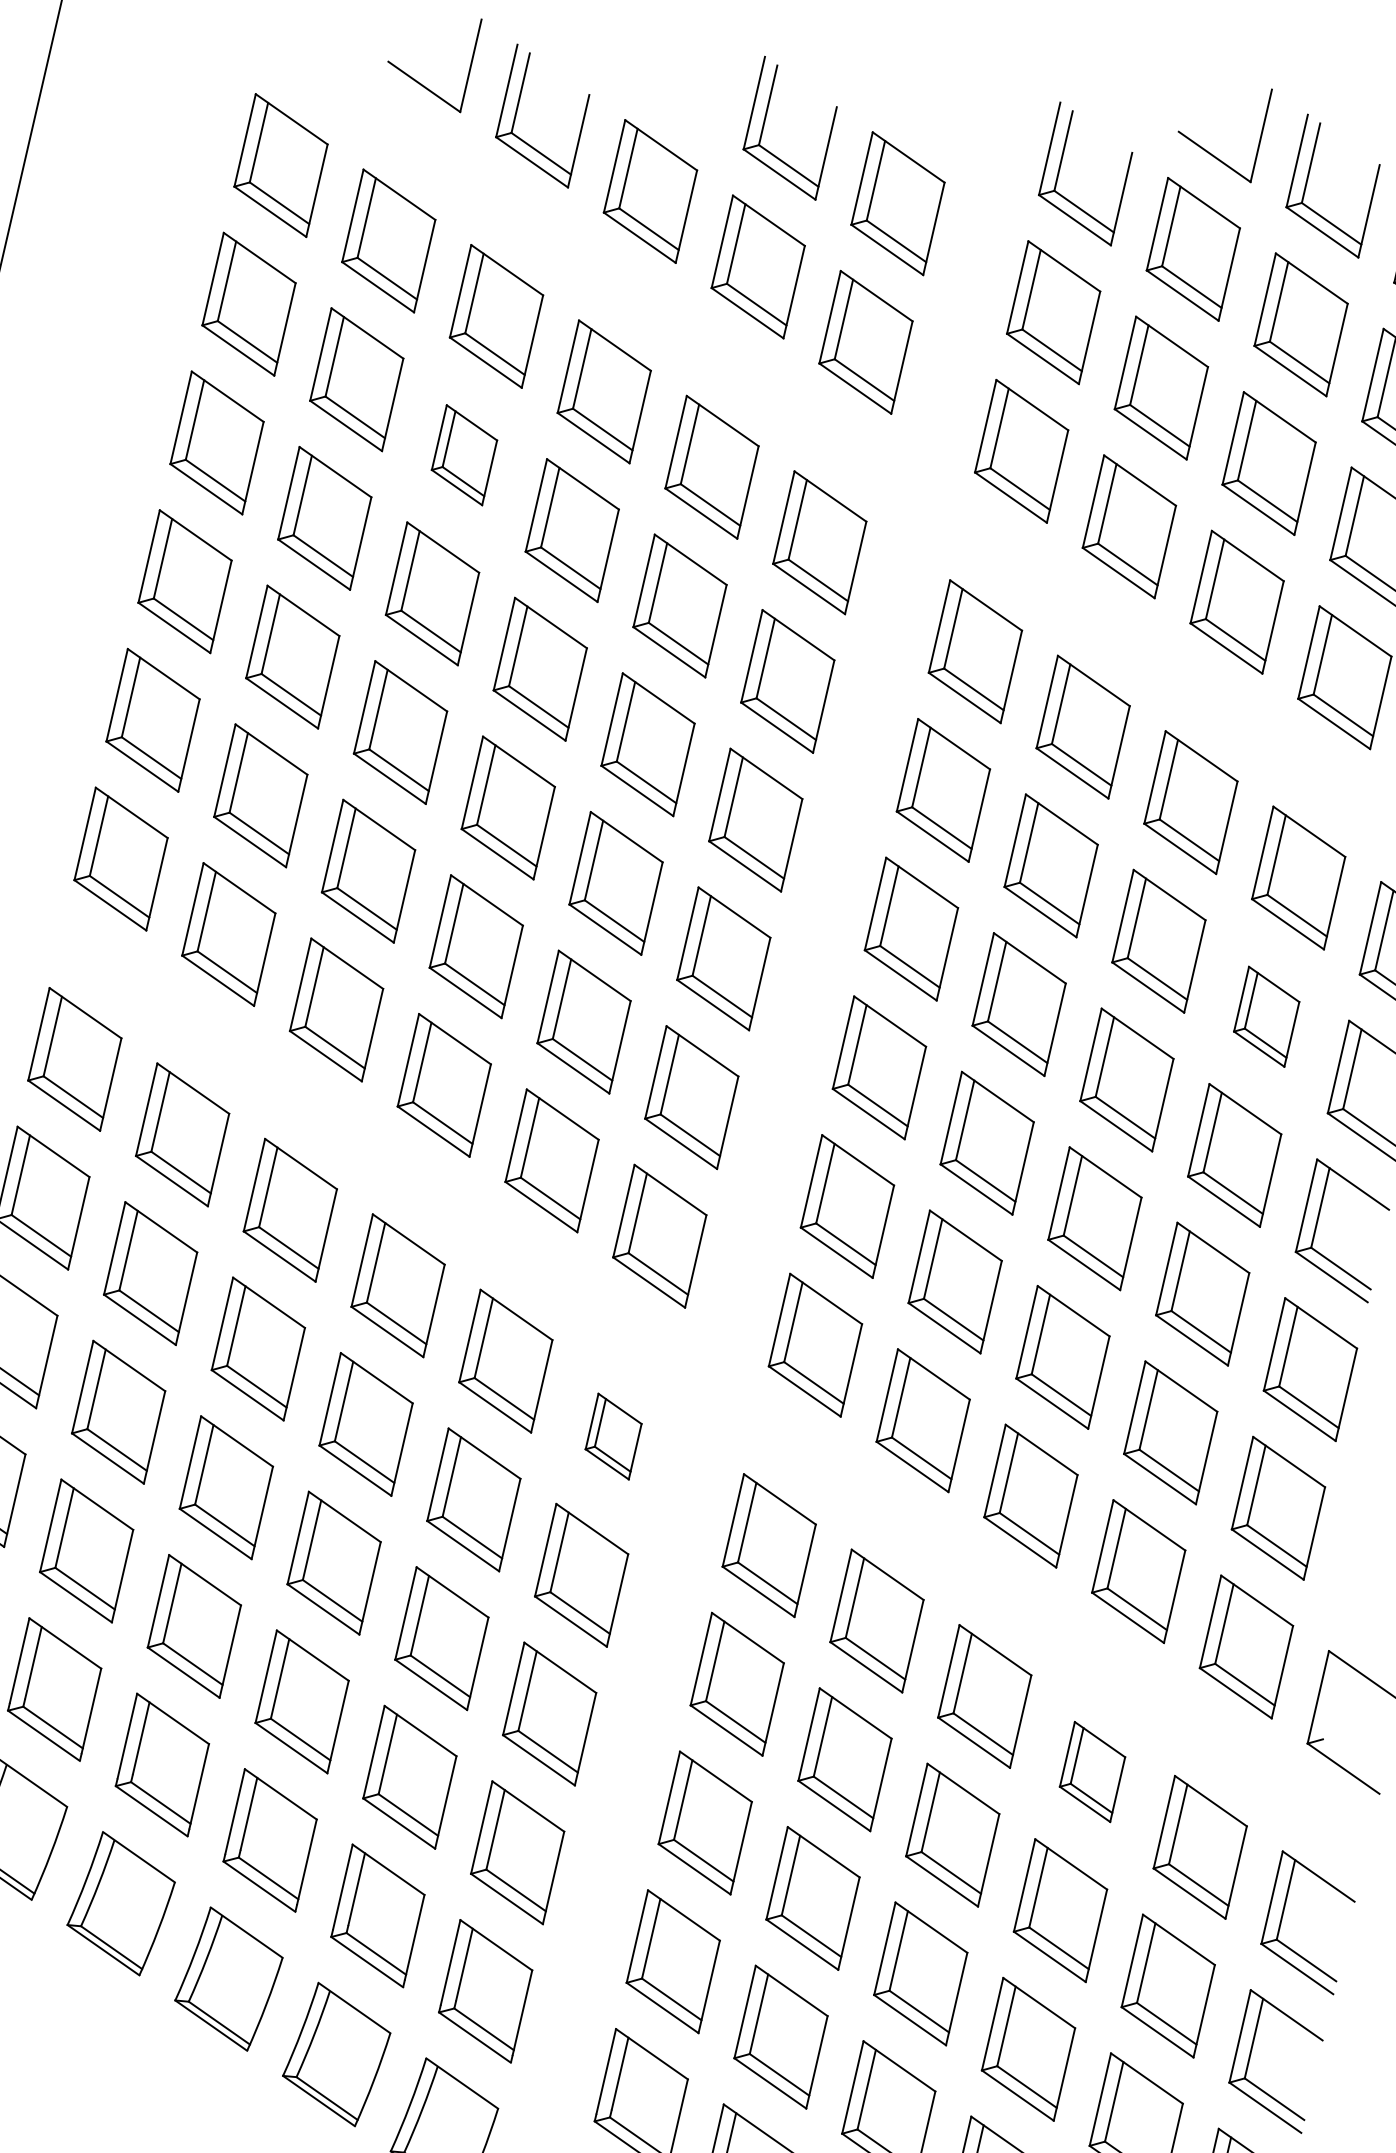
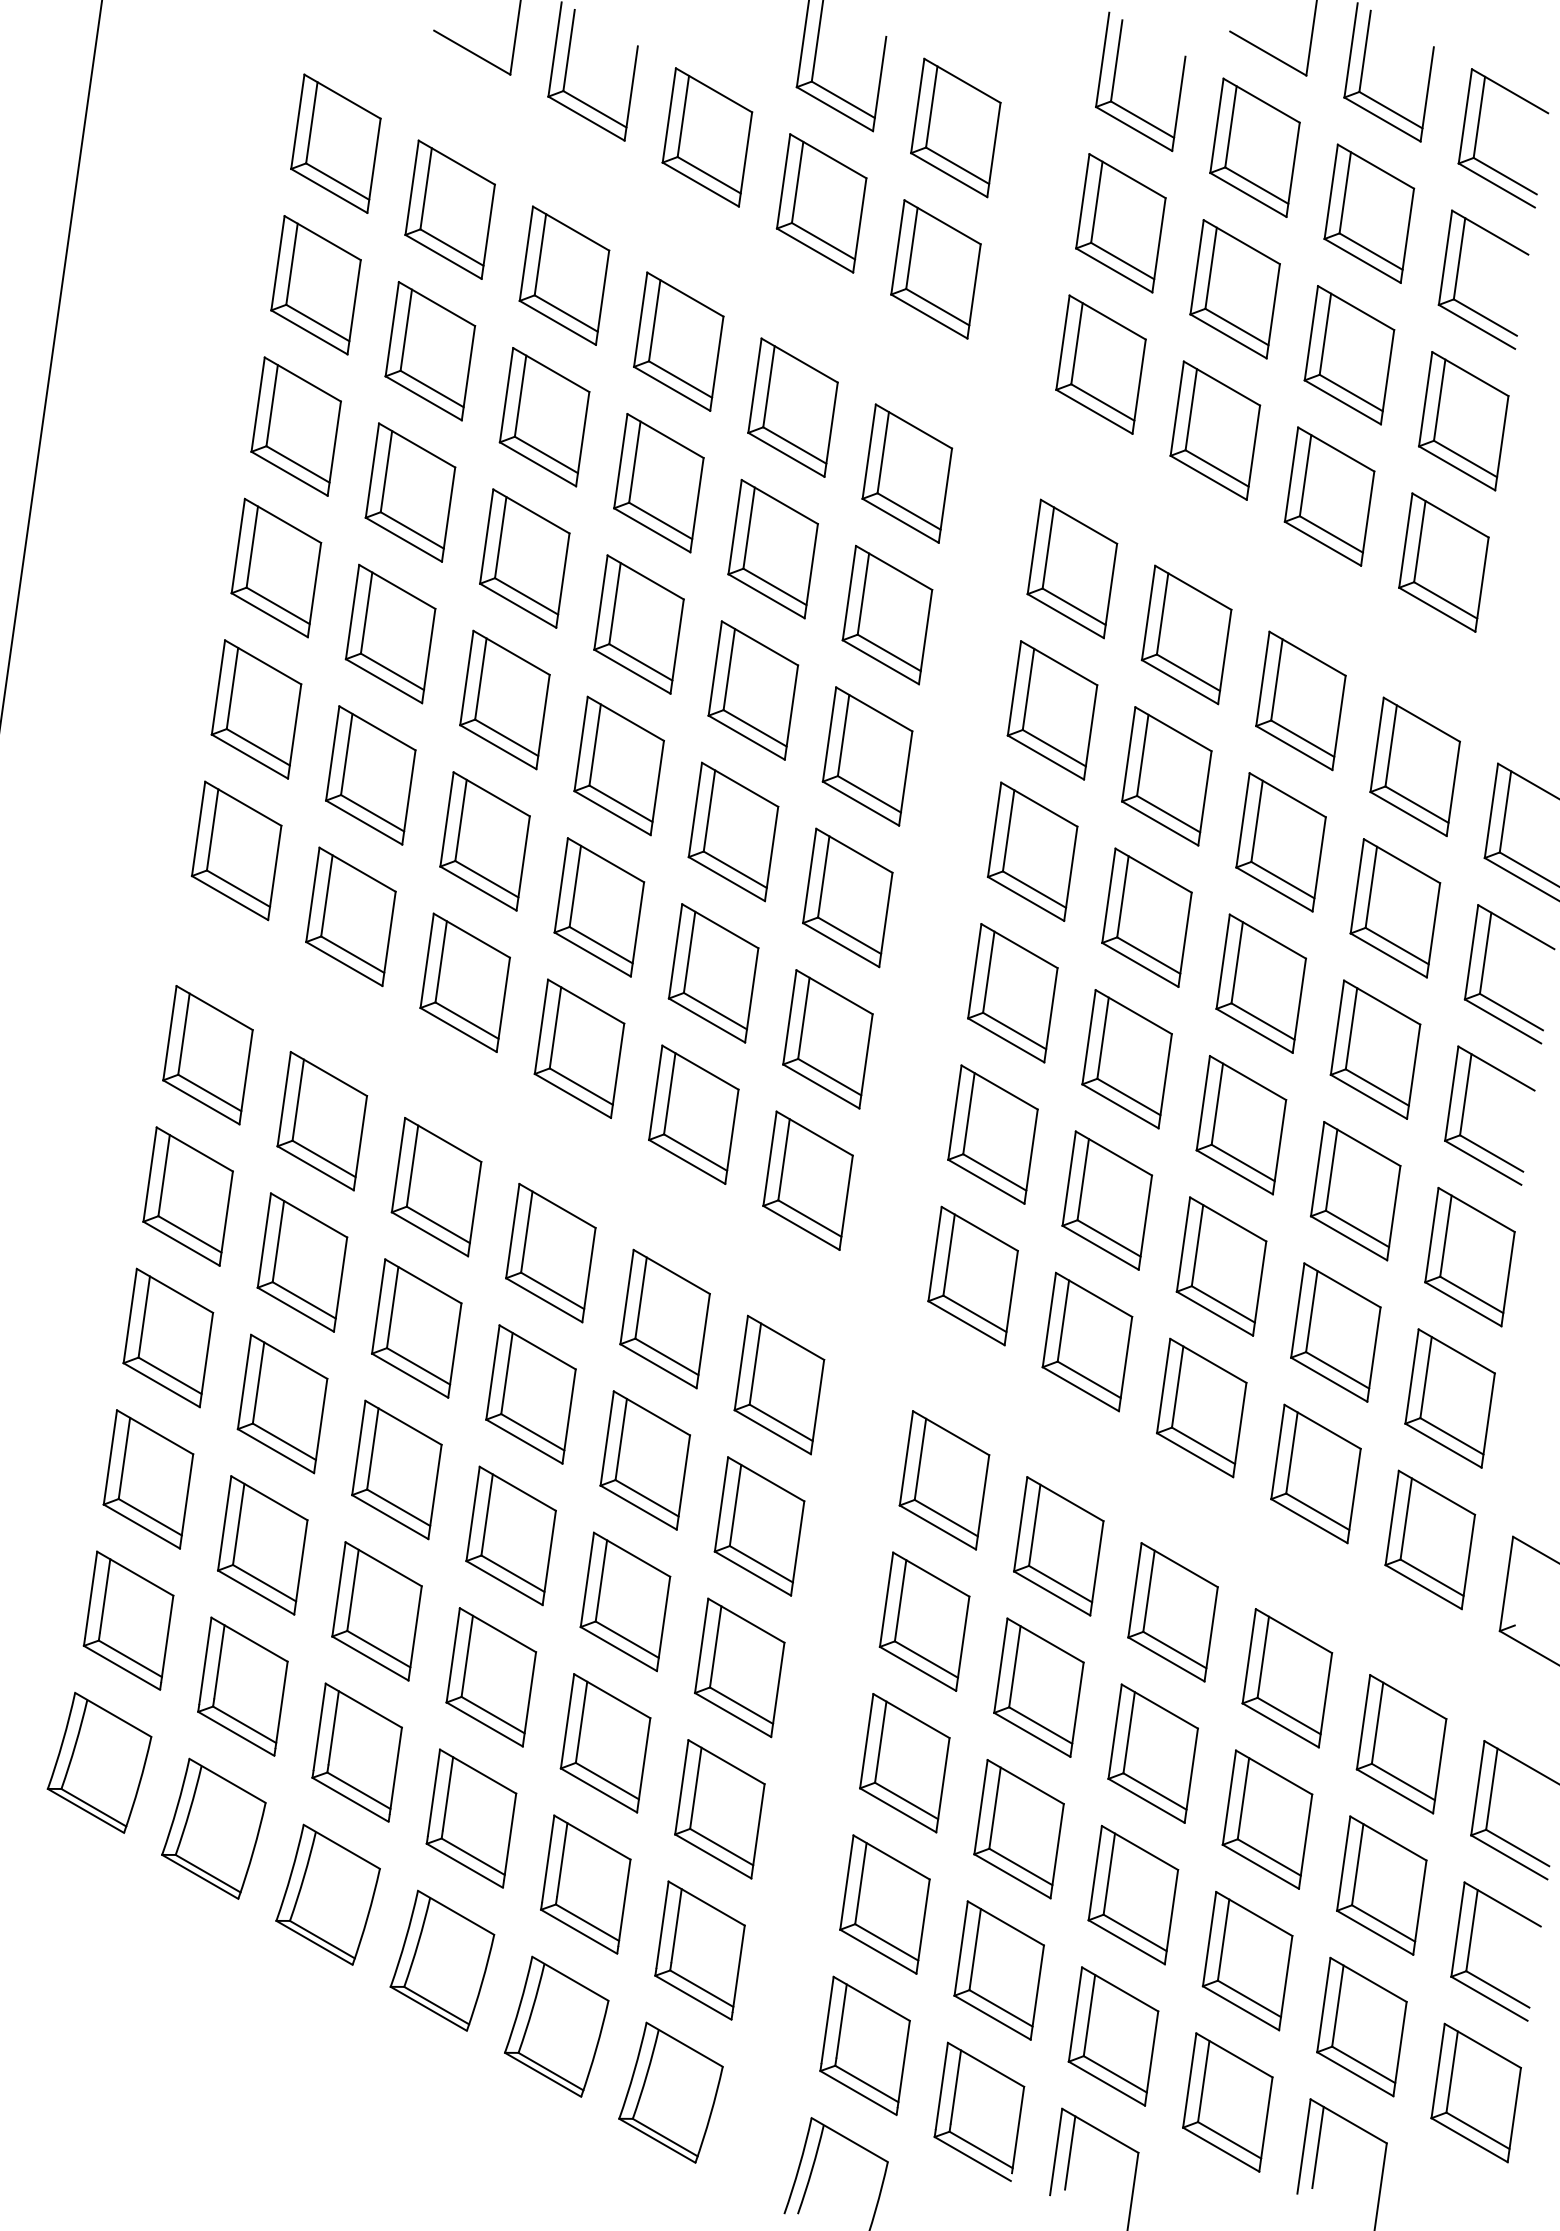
part: (464, 455) -> (544, 417), size x1.43
part: (1266, 1016) -> (1395, 908), size x1.43
part: (613, 1436) -> (779, 1384), size x1.67
part: (1092, 1772) -> (1287, 1678), size x1.43

